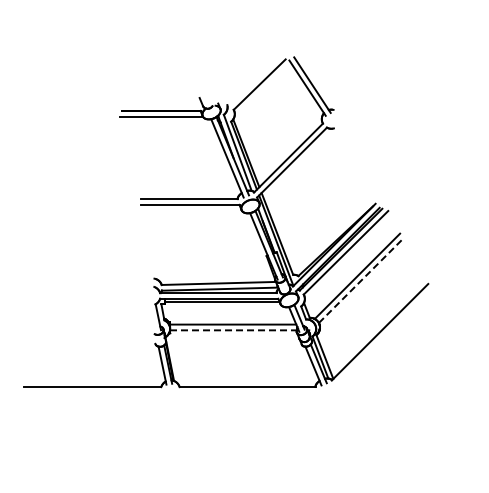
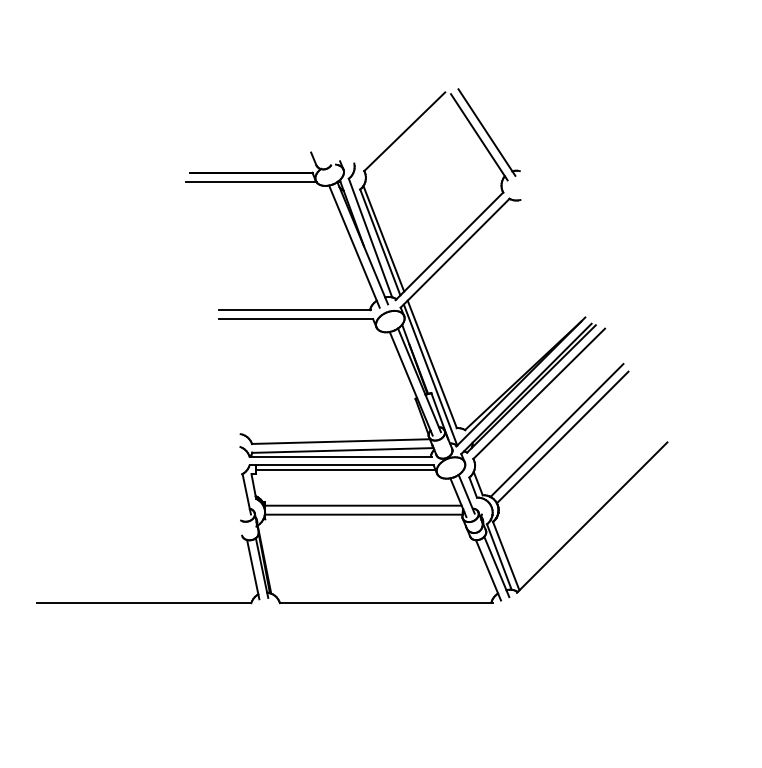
line: (361, 280) -> (563, 436), dashed -> solid
line: (233, 330) -> (363, 514), dashed -> solid

